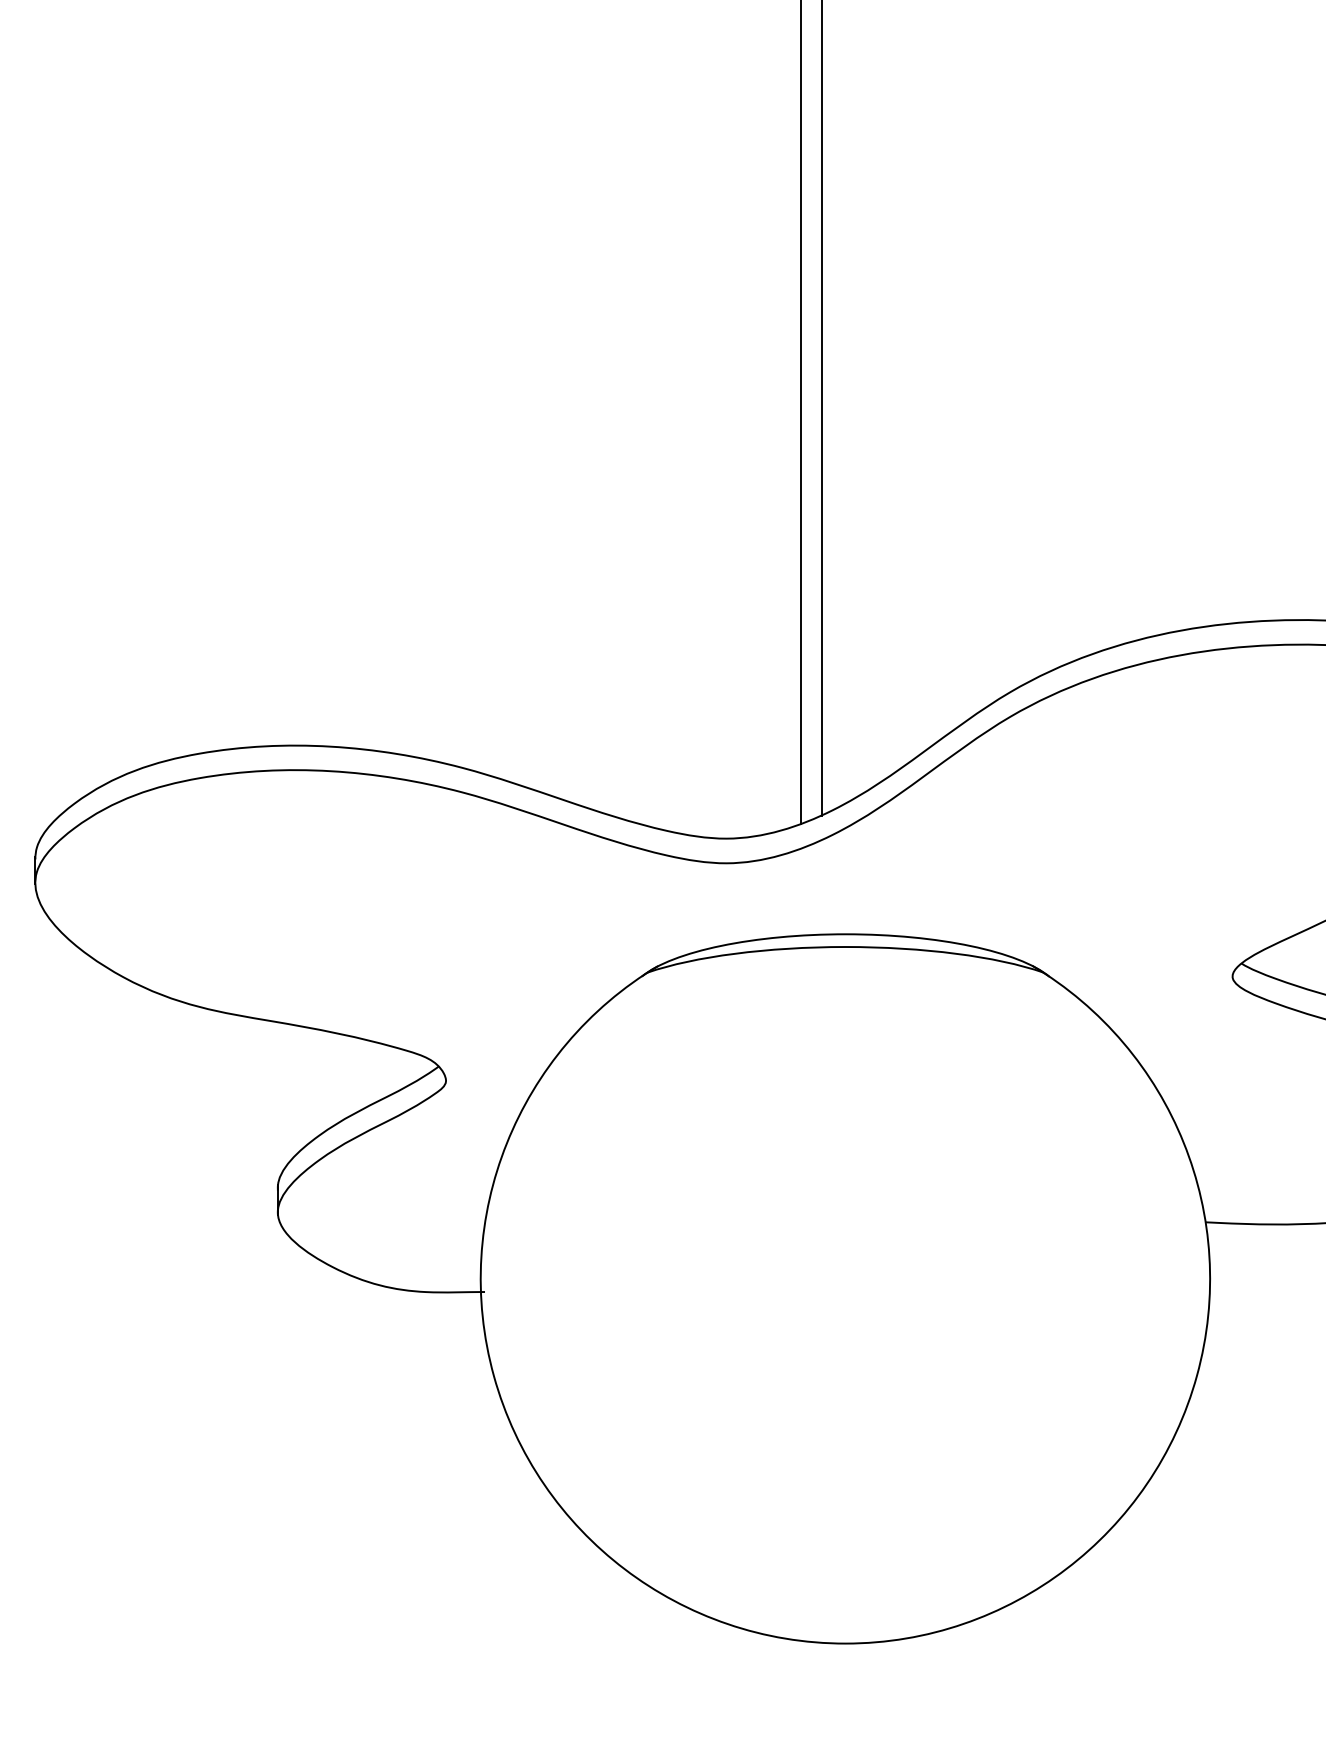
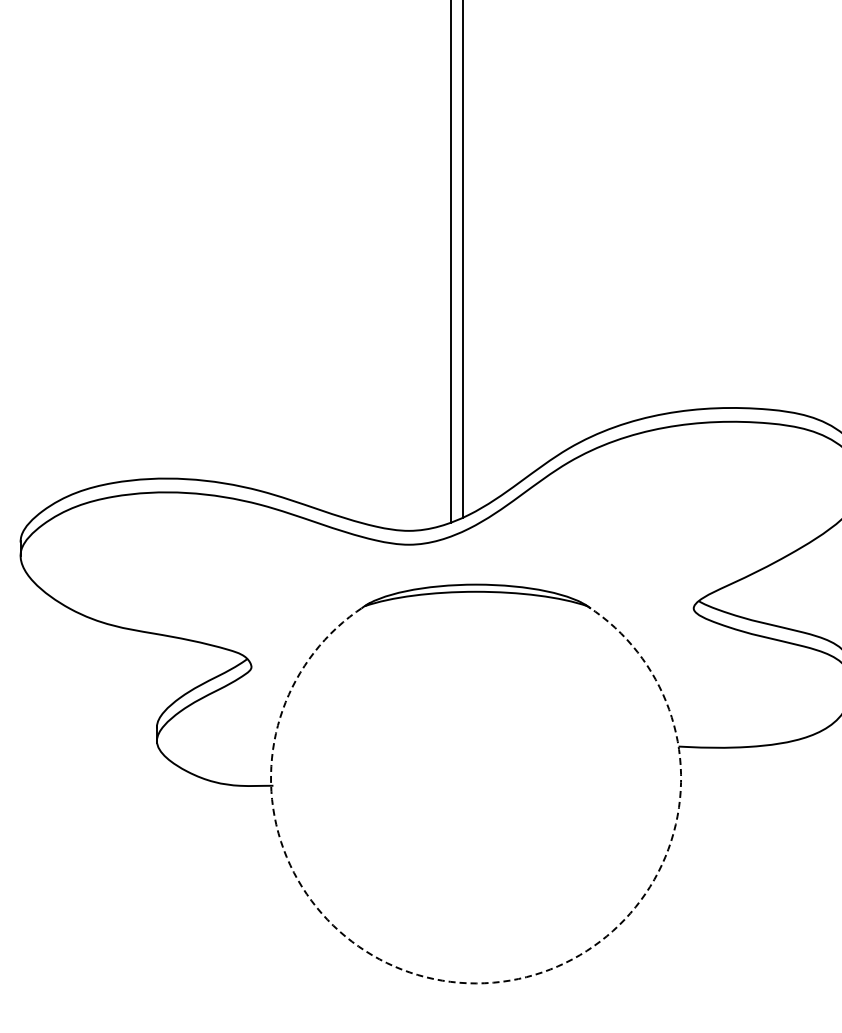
arc: (846, 1643) -> (476, 983), solid -> dashed

